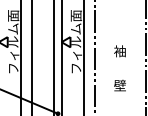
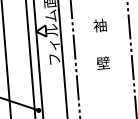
text: (119, 68) -> (101, 44), moved

